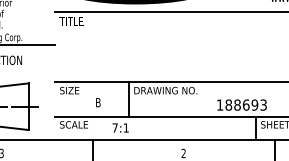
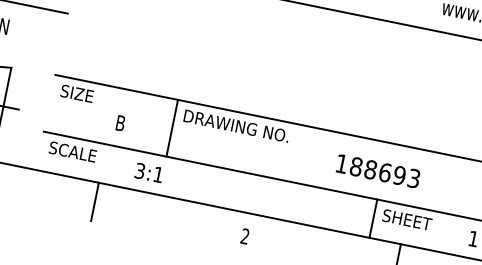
text: (241, 104) -> (377, 170), moved
text: (114, 127) -> (139, 170), 7:1 -> 3:1

